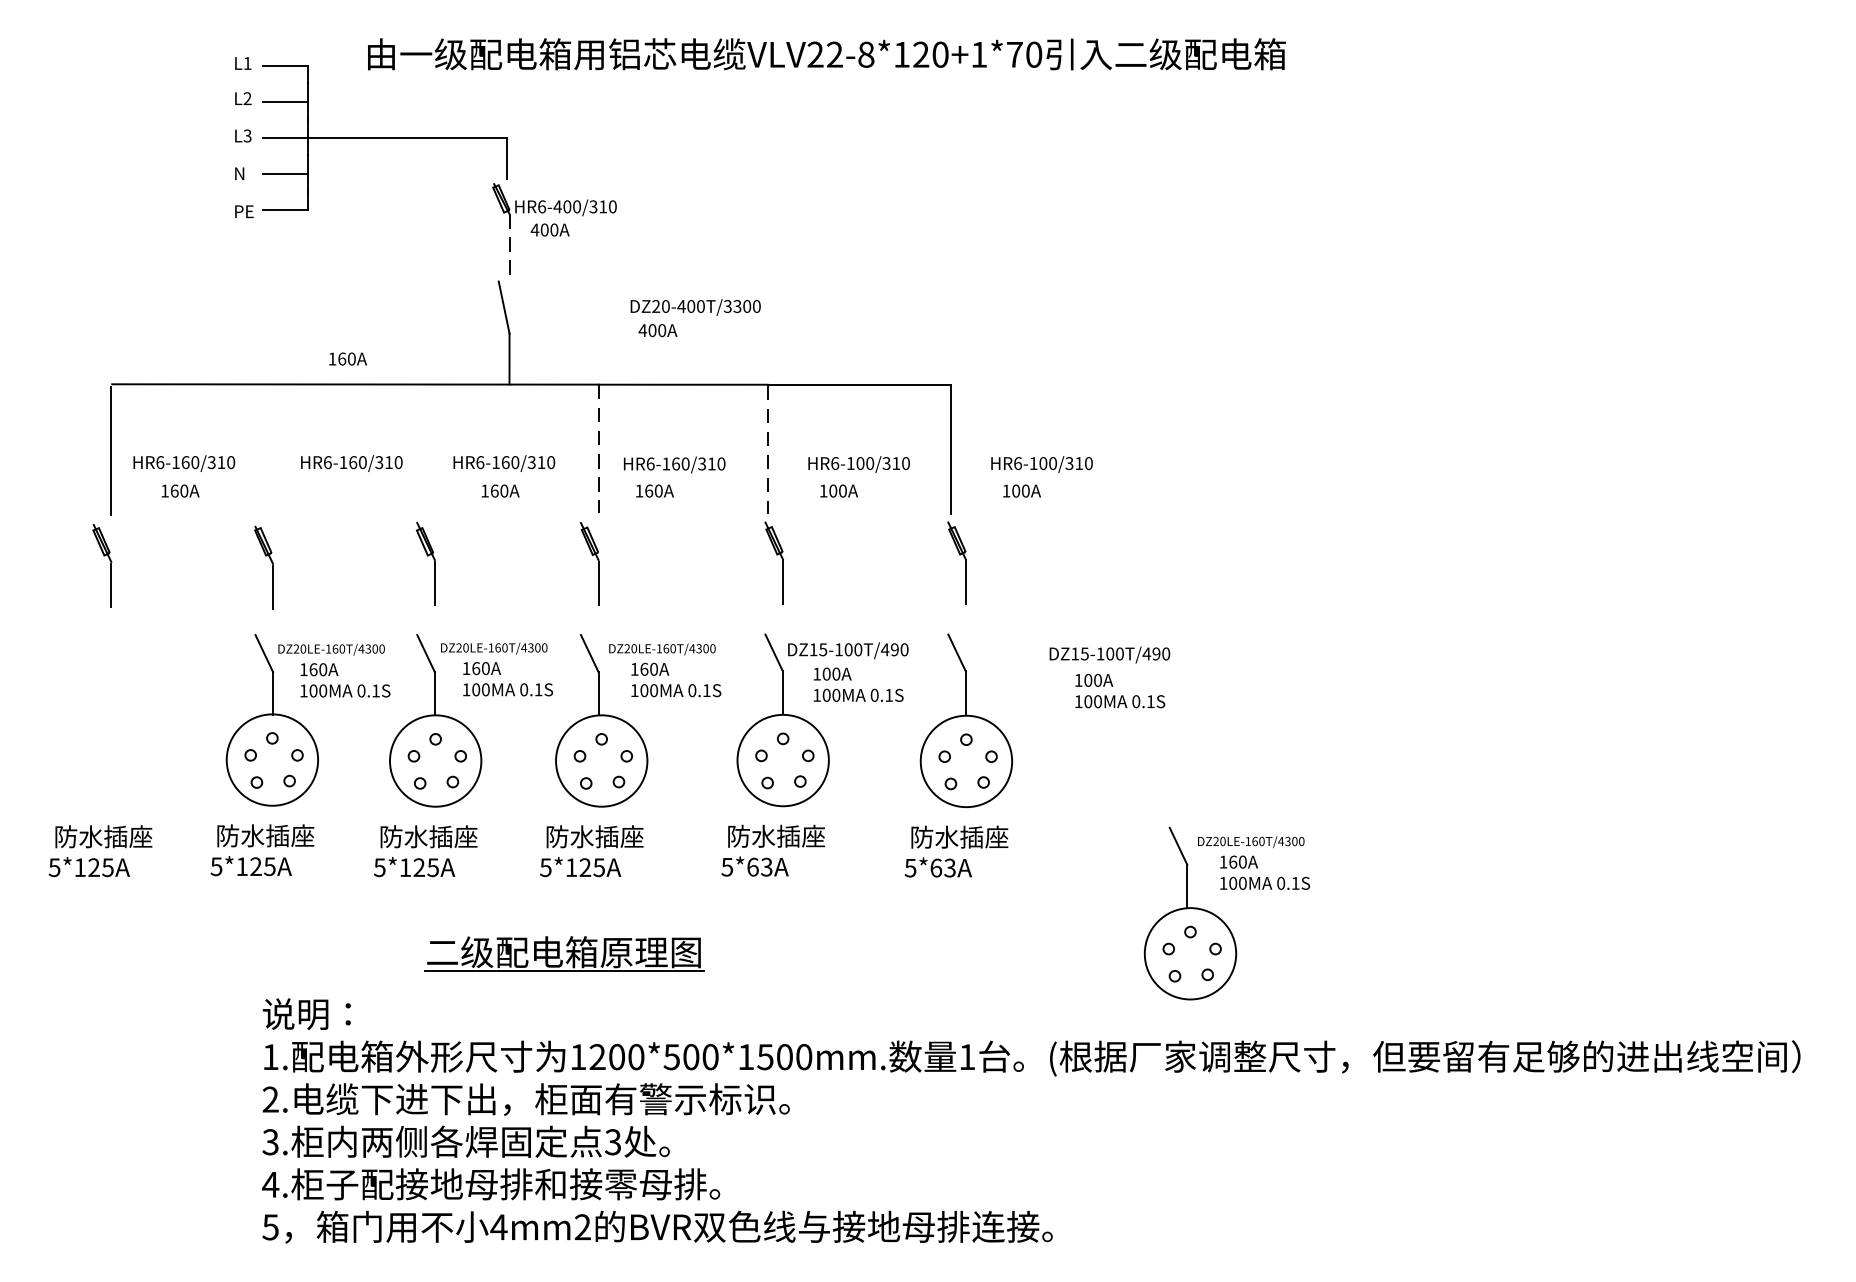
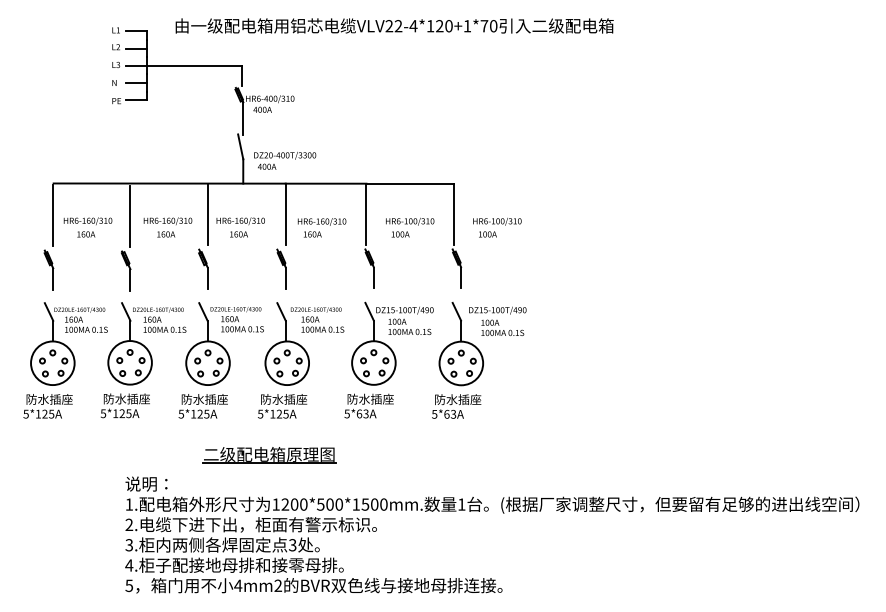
text: (866, 55) -> (413, 26), VLV22-8*120+1*7 -> VLV22-4*120+1*7
line: (509, 250) -> (243, 119), dashed -> solid
text: (696, 317) -> (285, 160), moved
text: (348, 359) -> (166, 234), moved
line: (434, 449) -> (207, 214), added
line: (597, 449) -> (285, 214), dashed -> solid
line: (767, 449) -> (366, 214), dashed -> solid
line: (273, 451) -> (130, 215), added
text: (1109, 675) -> (497, 320), moved
part: (143, 719) -> (68, 343), added
part: (1226, 912) -> (585, 435), removed

